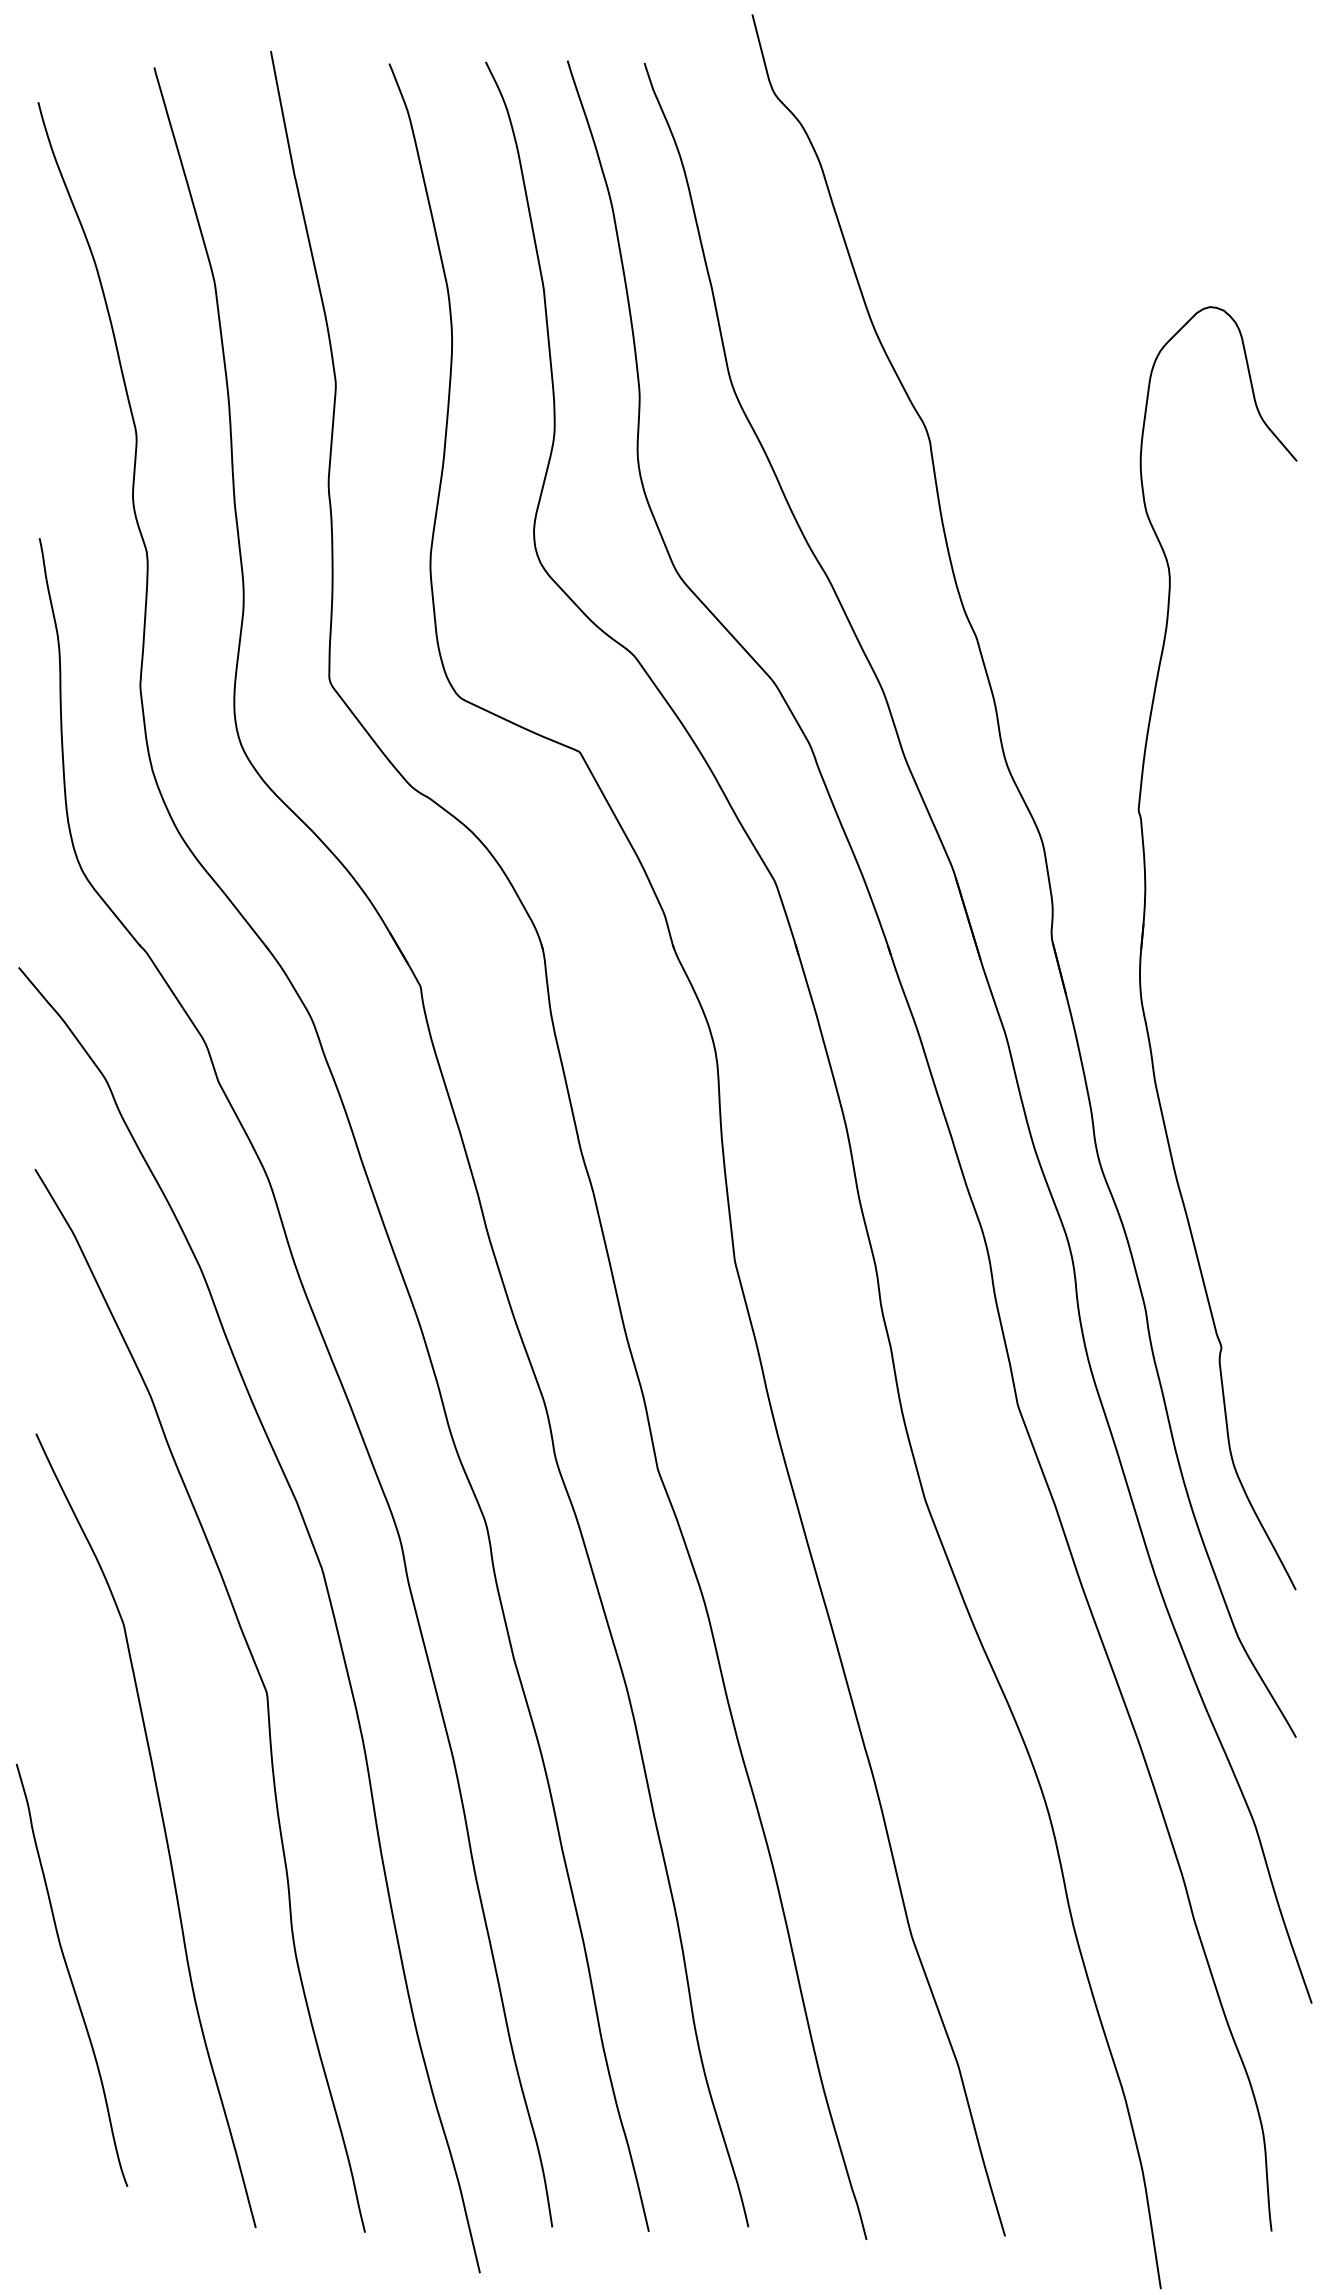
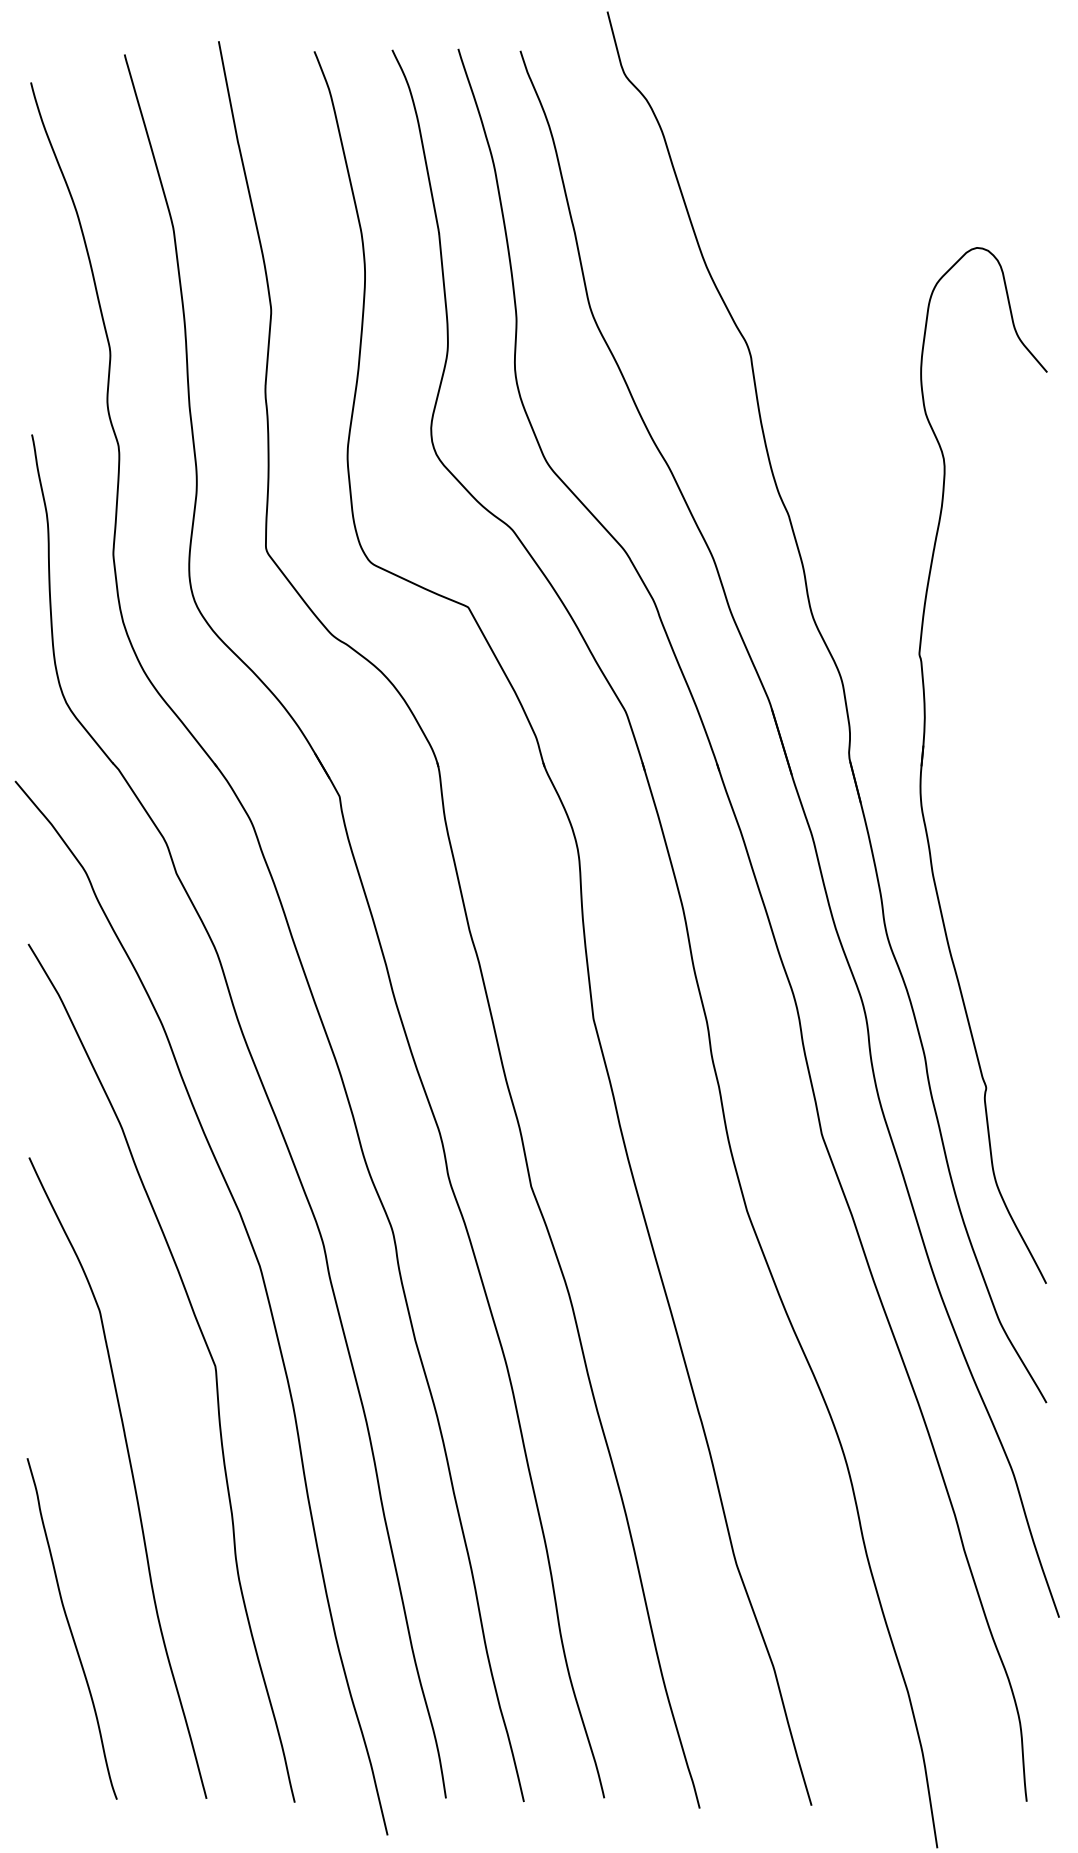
curve: (71, 1974) -> (71, 1628), moved

